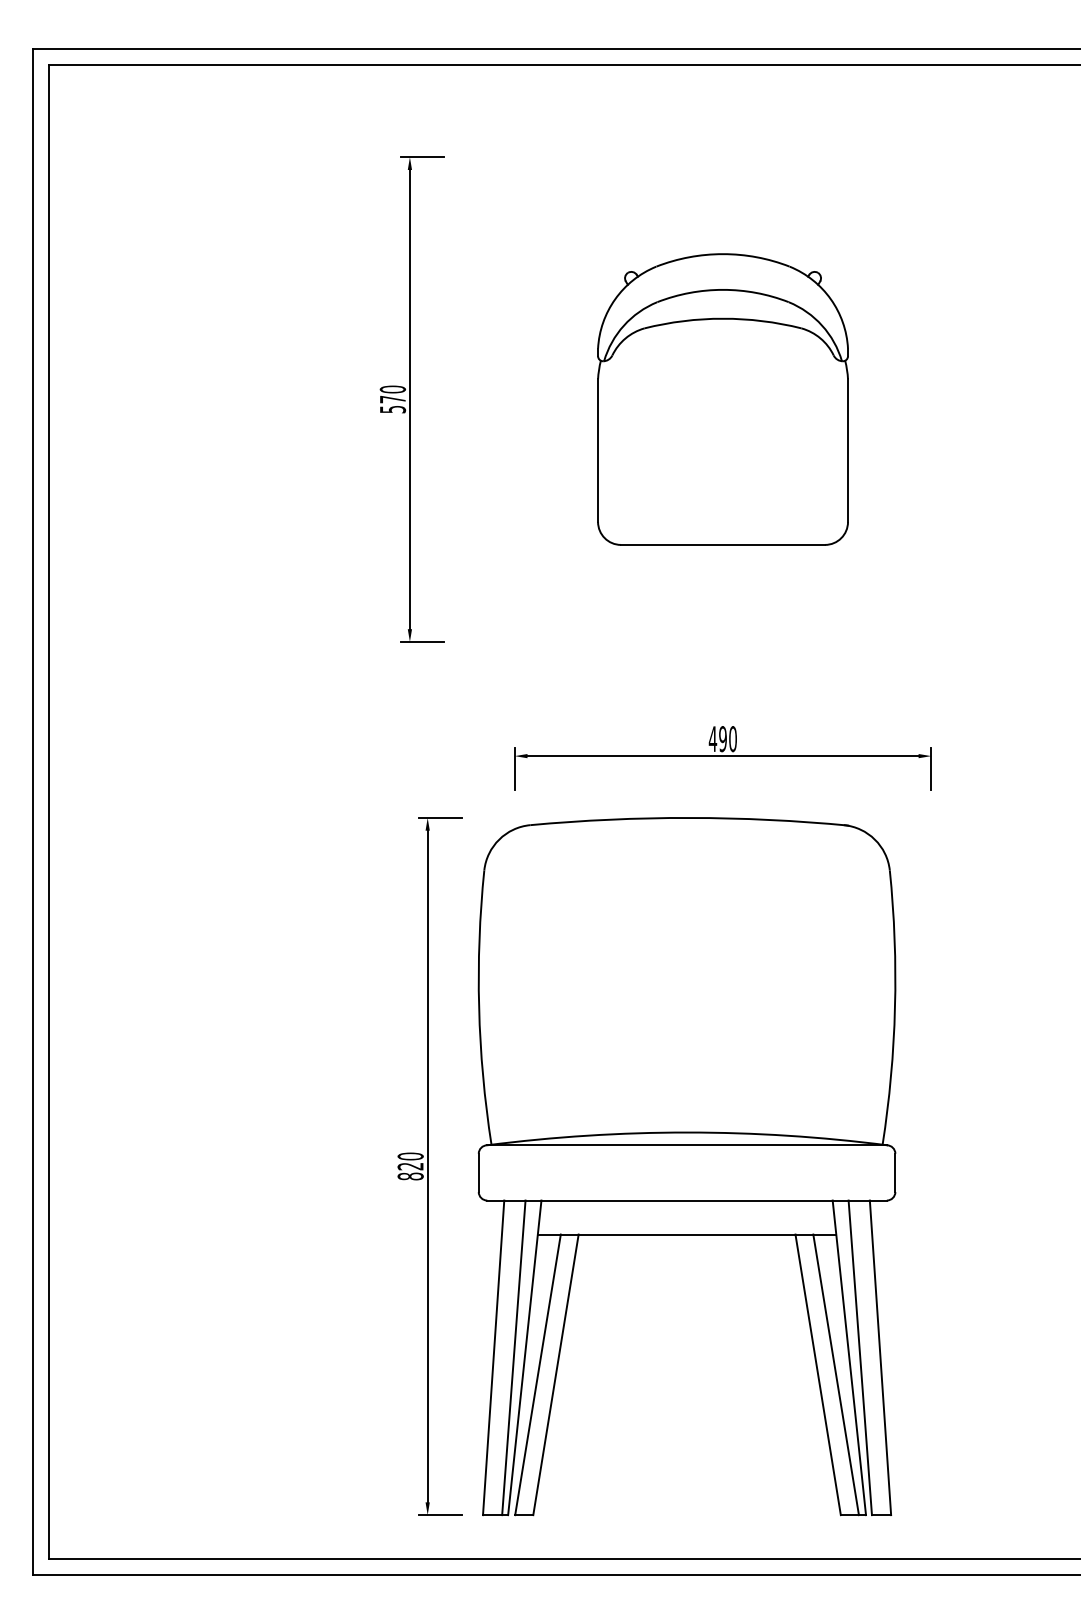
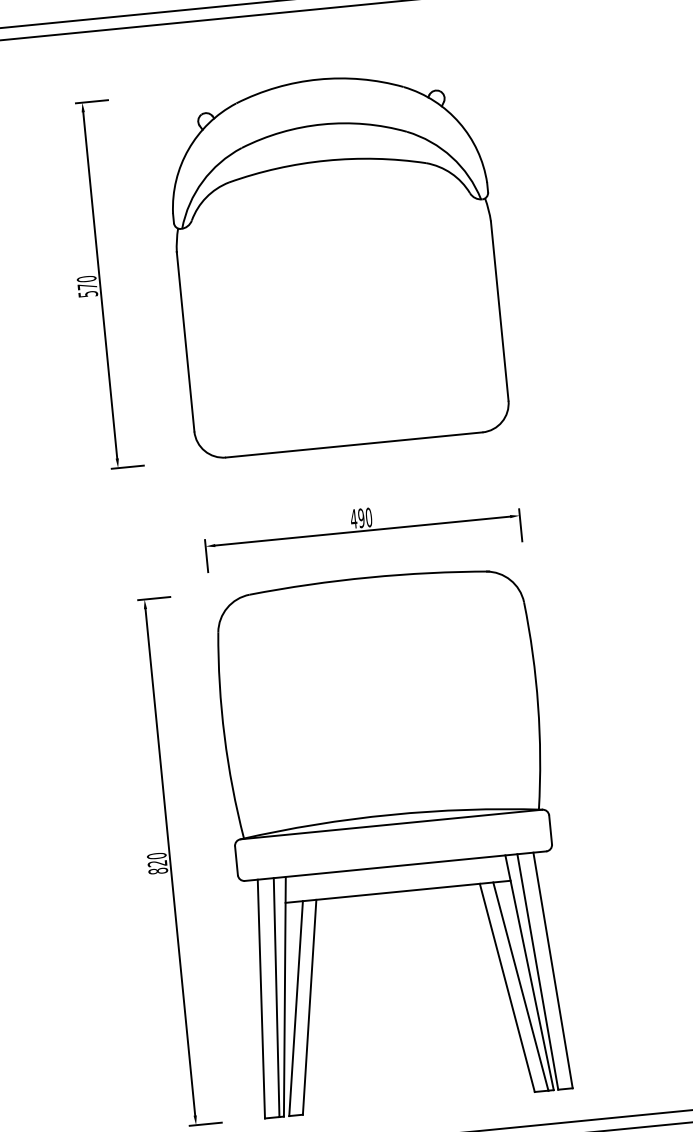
part: (722, 399) -> (335, 262), size x1.67
part: (686, 1166) -> (392, 840), moved

